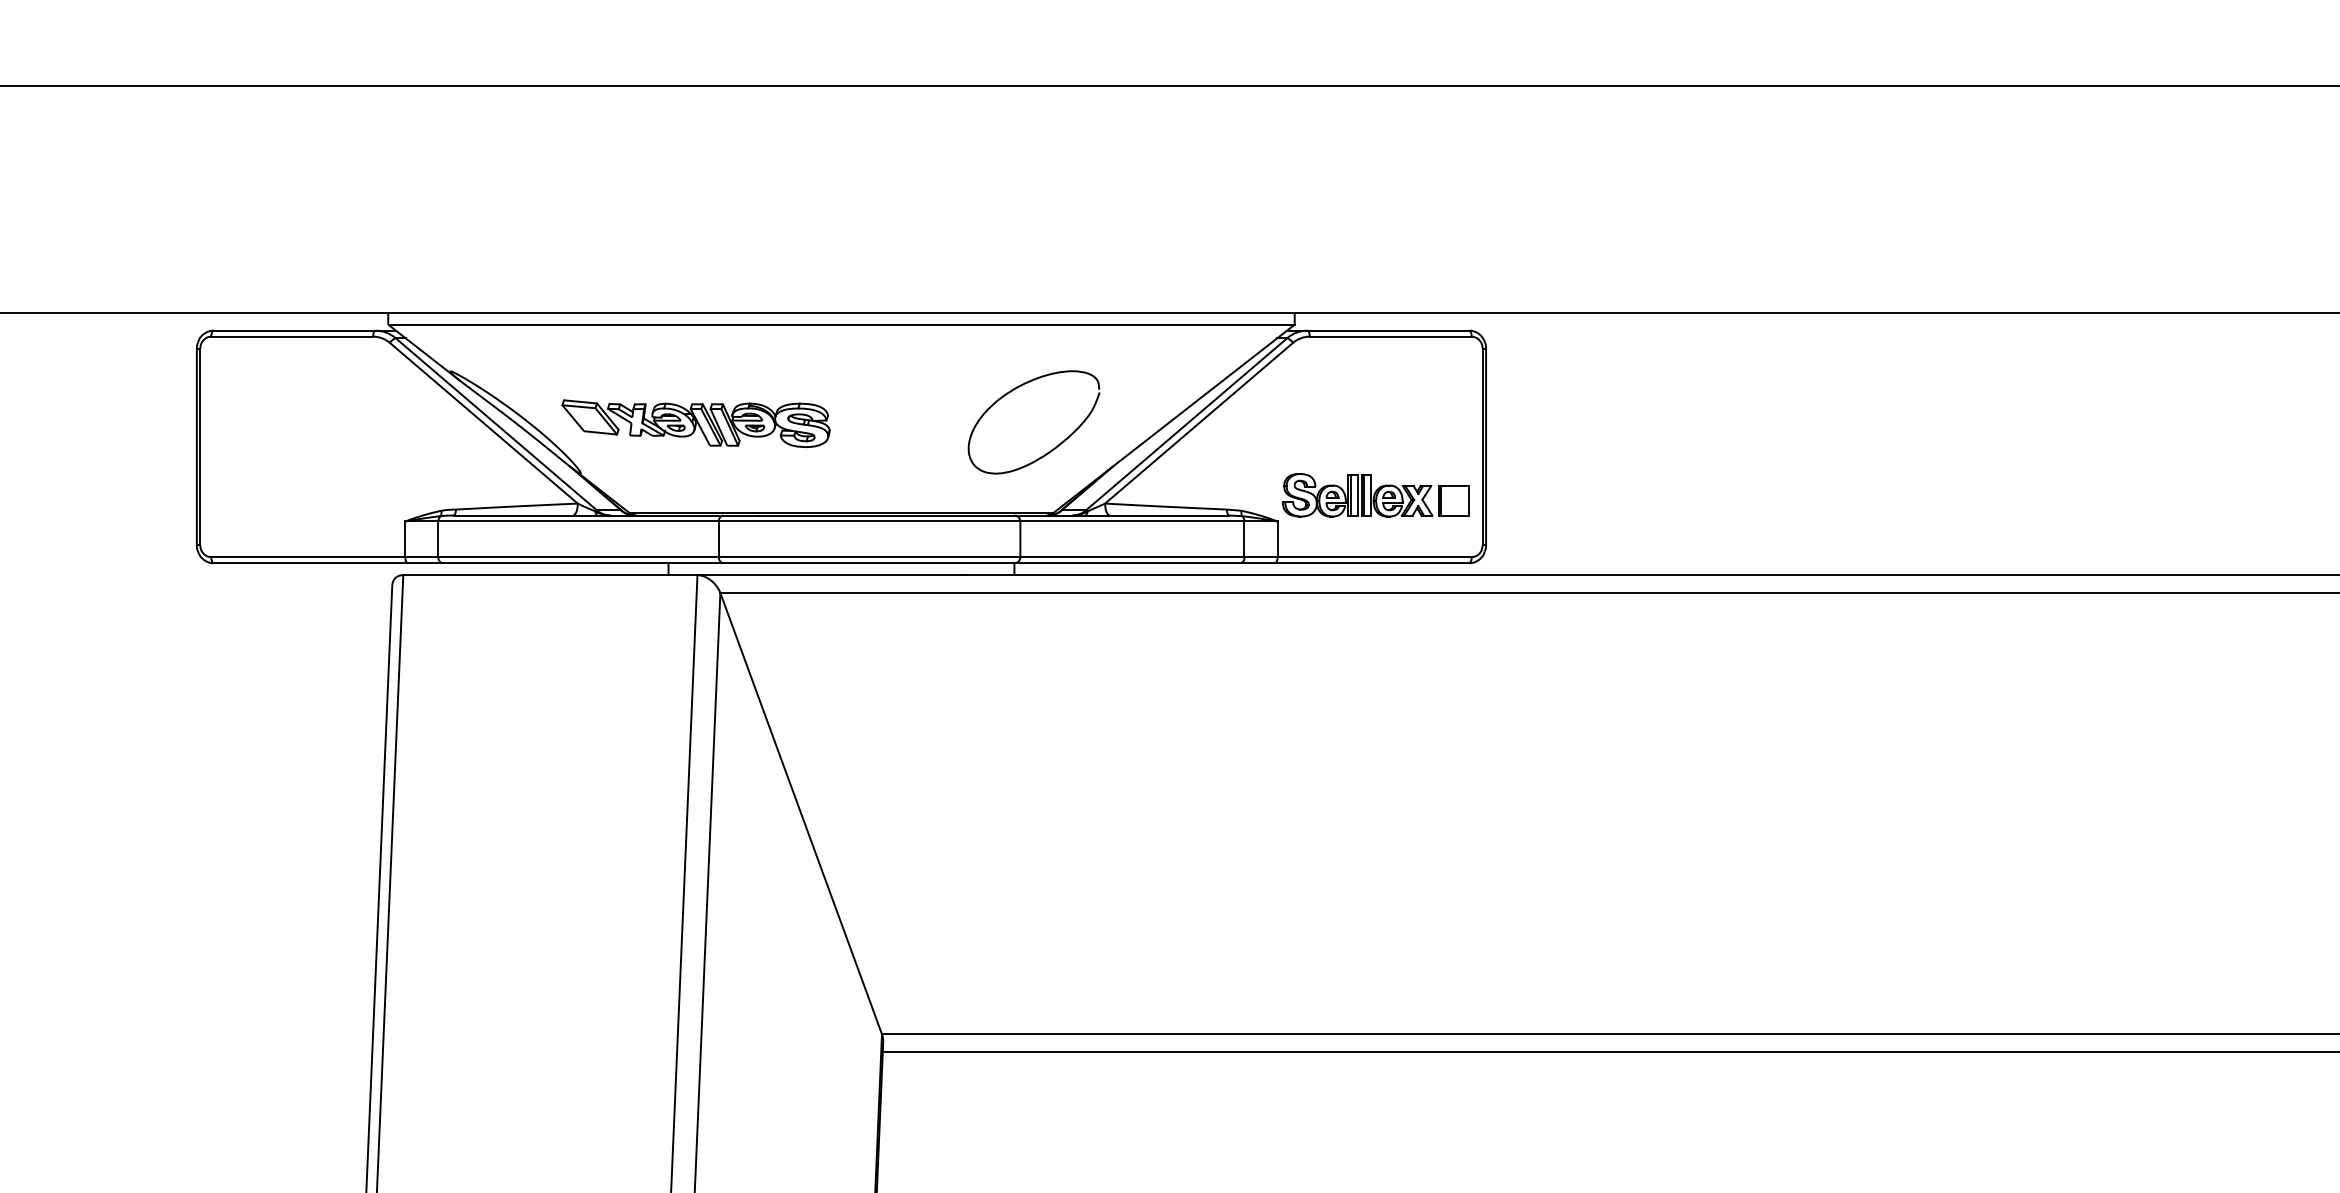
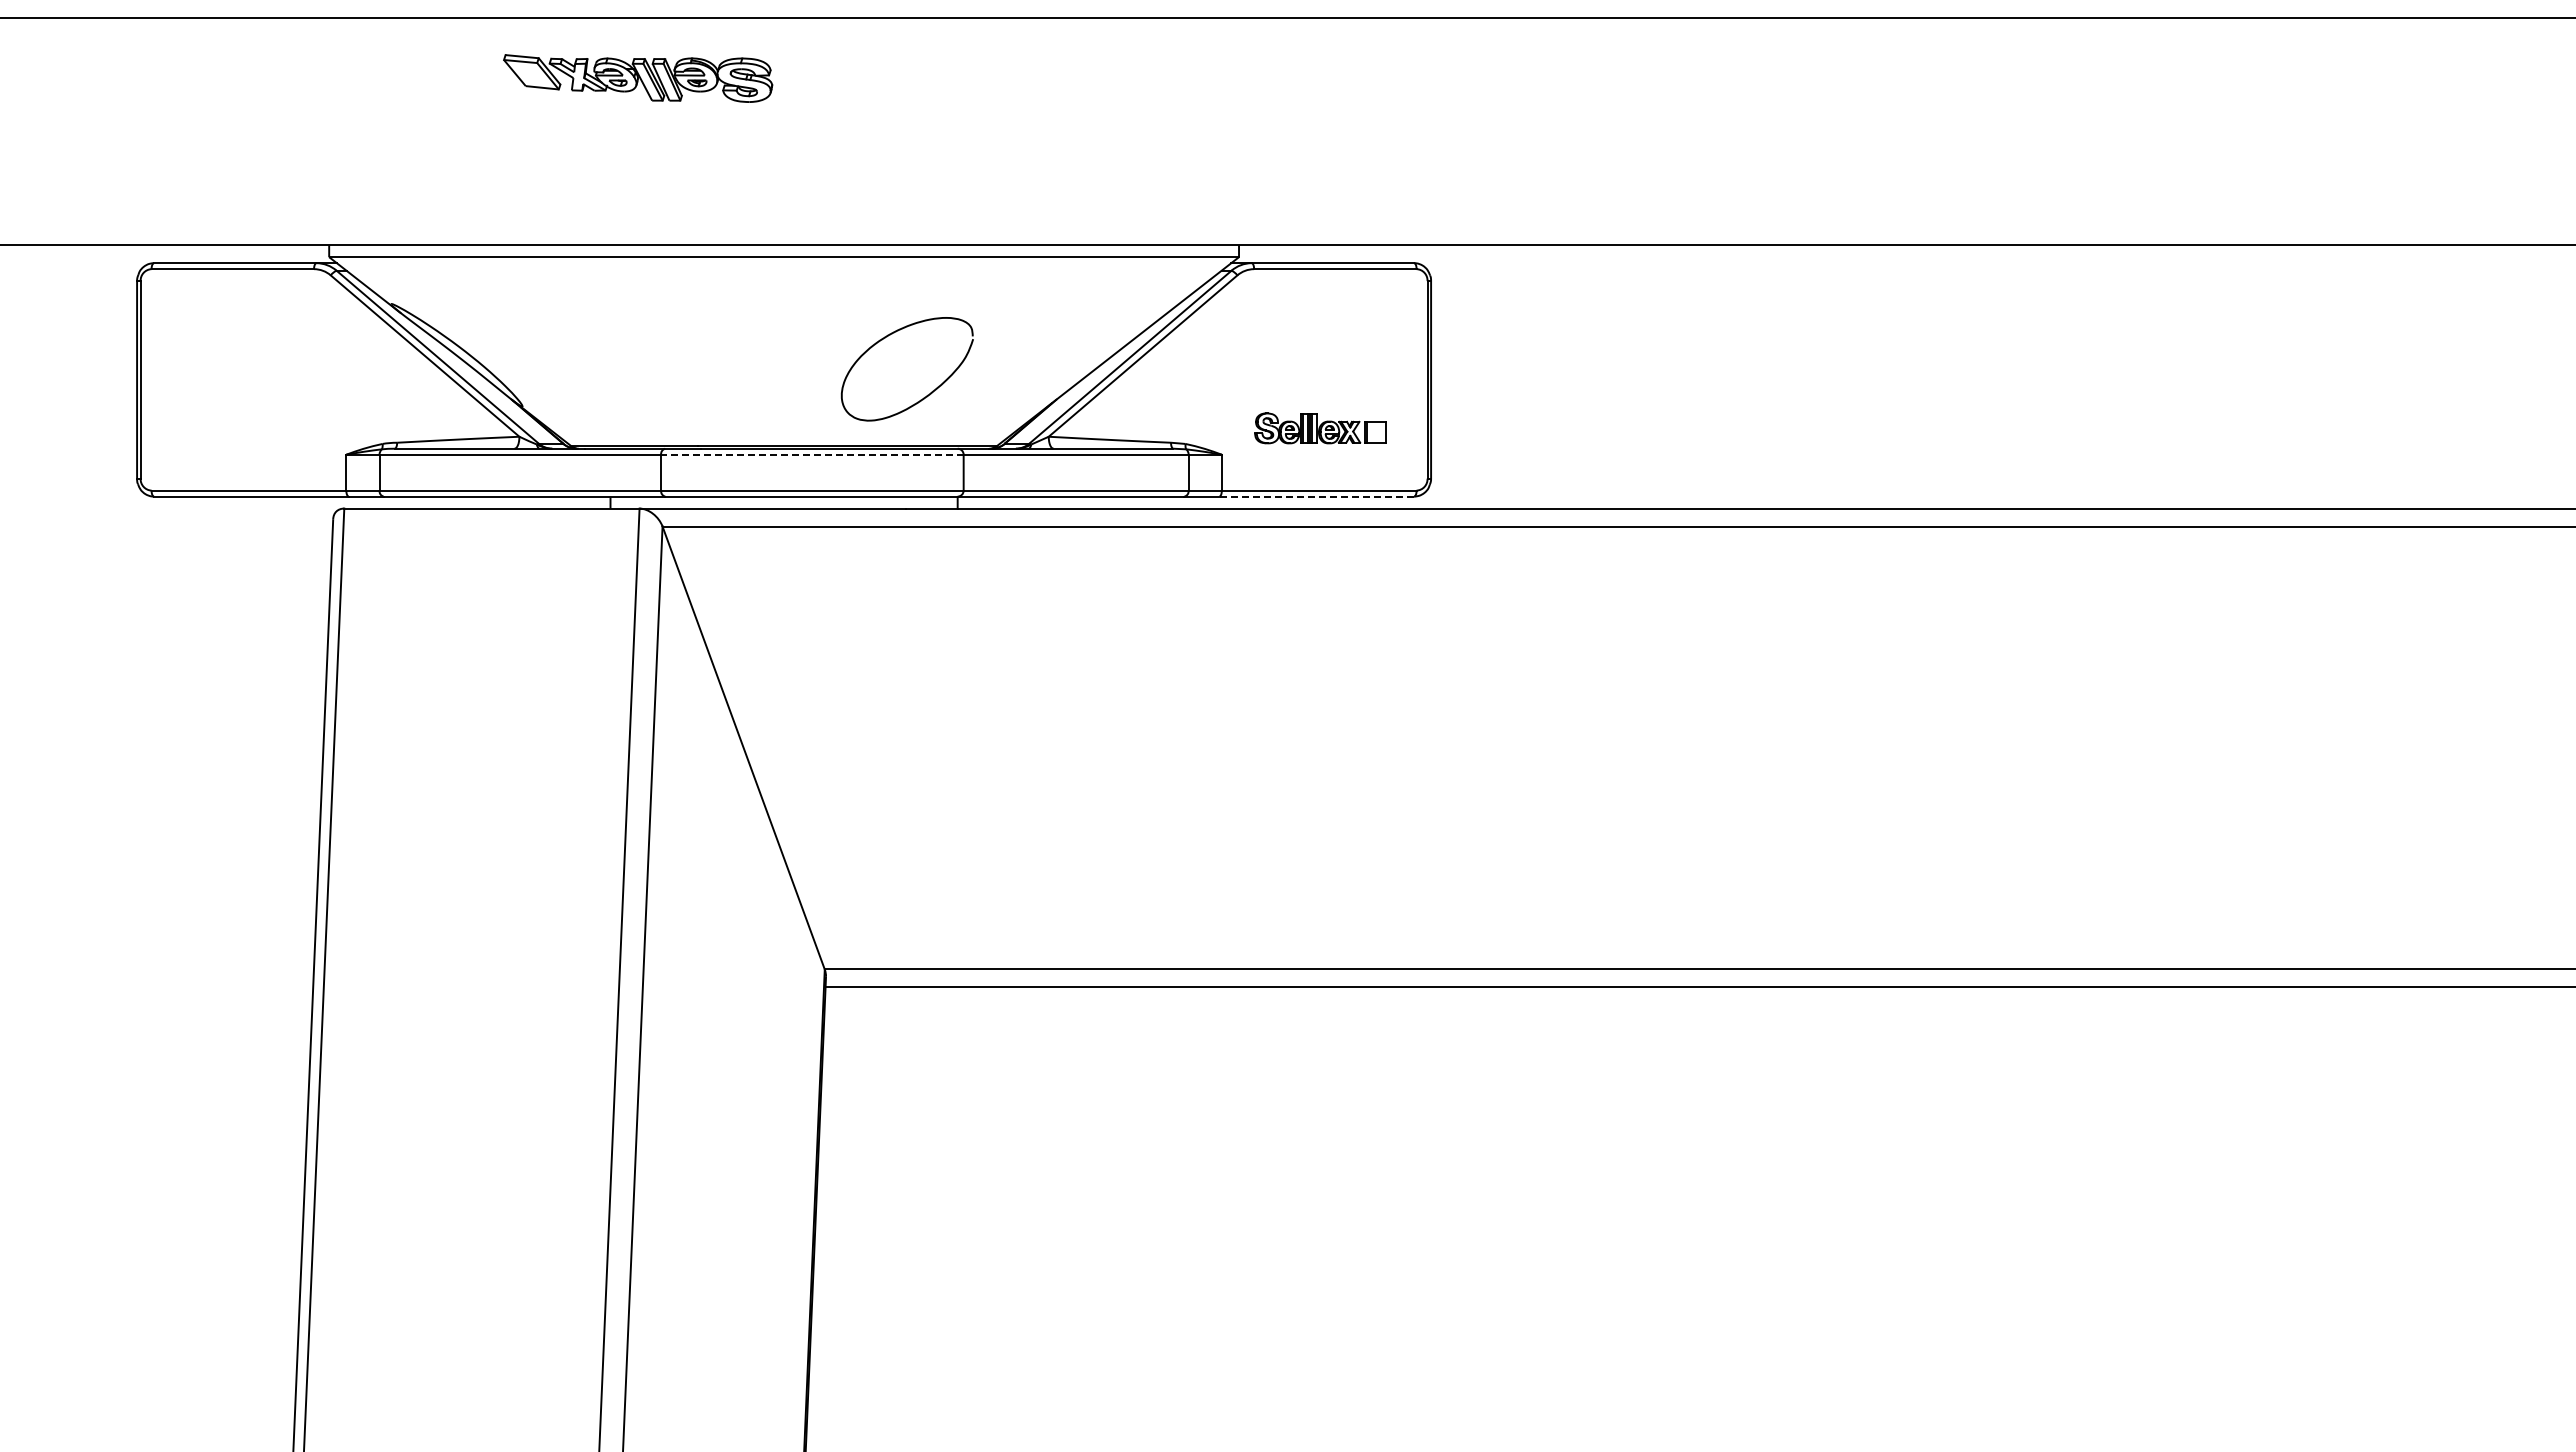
part: (696, 423) -> (638, 78), moved
curve: (1054, 447) -> (927, 394), moved
part: (1375, 495) -> (1320, 428), size x0.7
line: (868, 521) -> (811, 454), solid -> dashed
line: (1371, 563) -> (1316, 496), solid -> dashed

